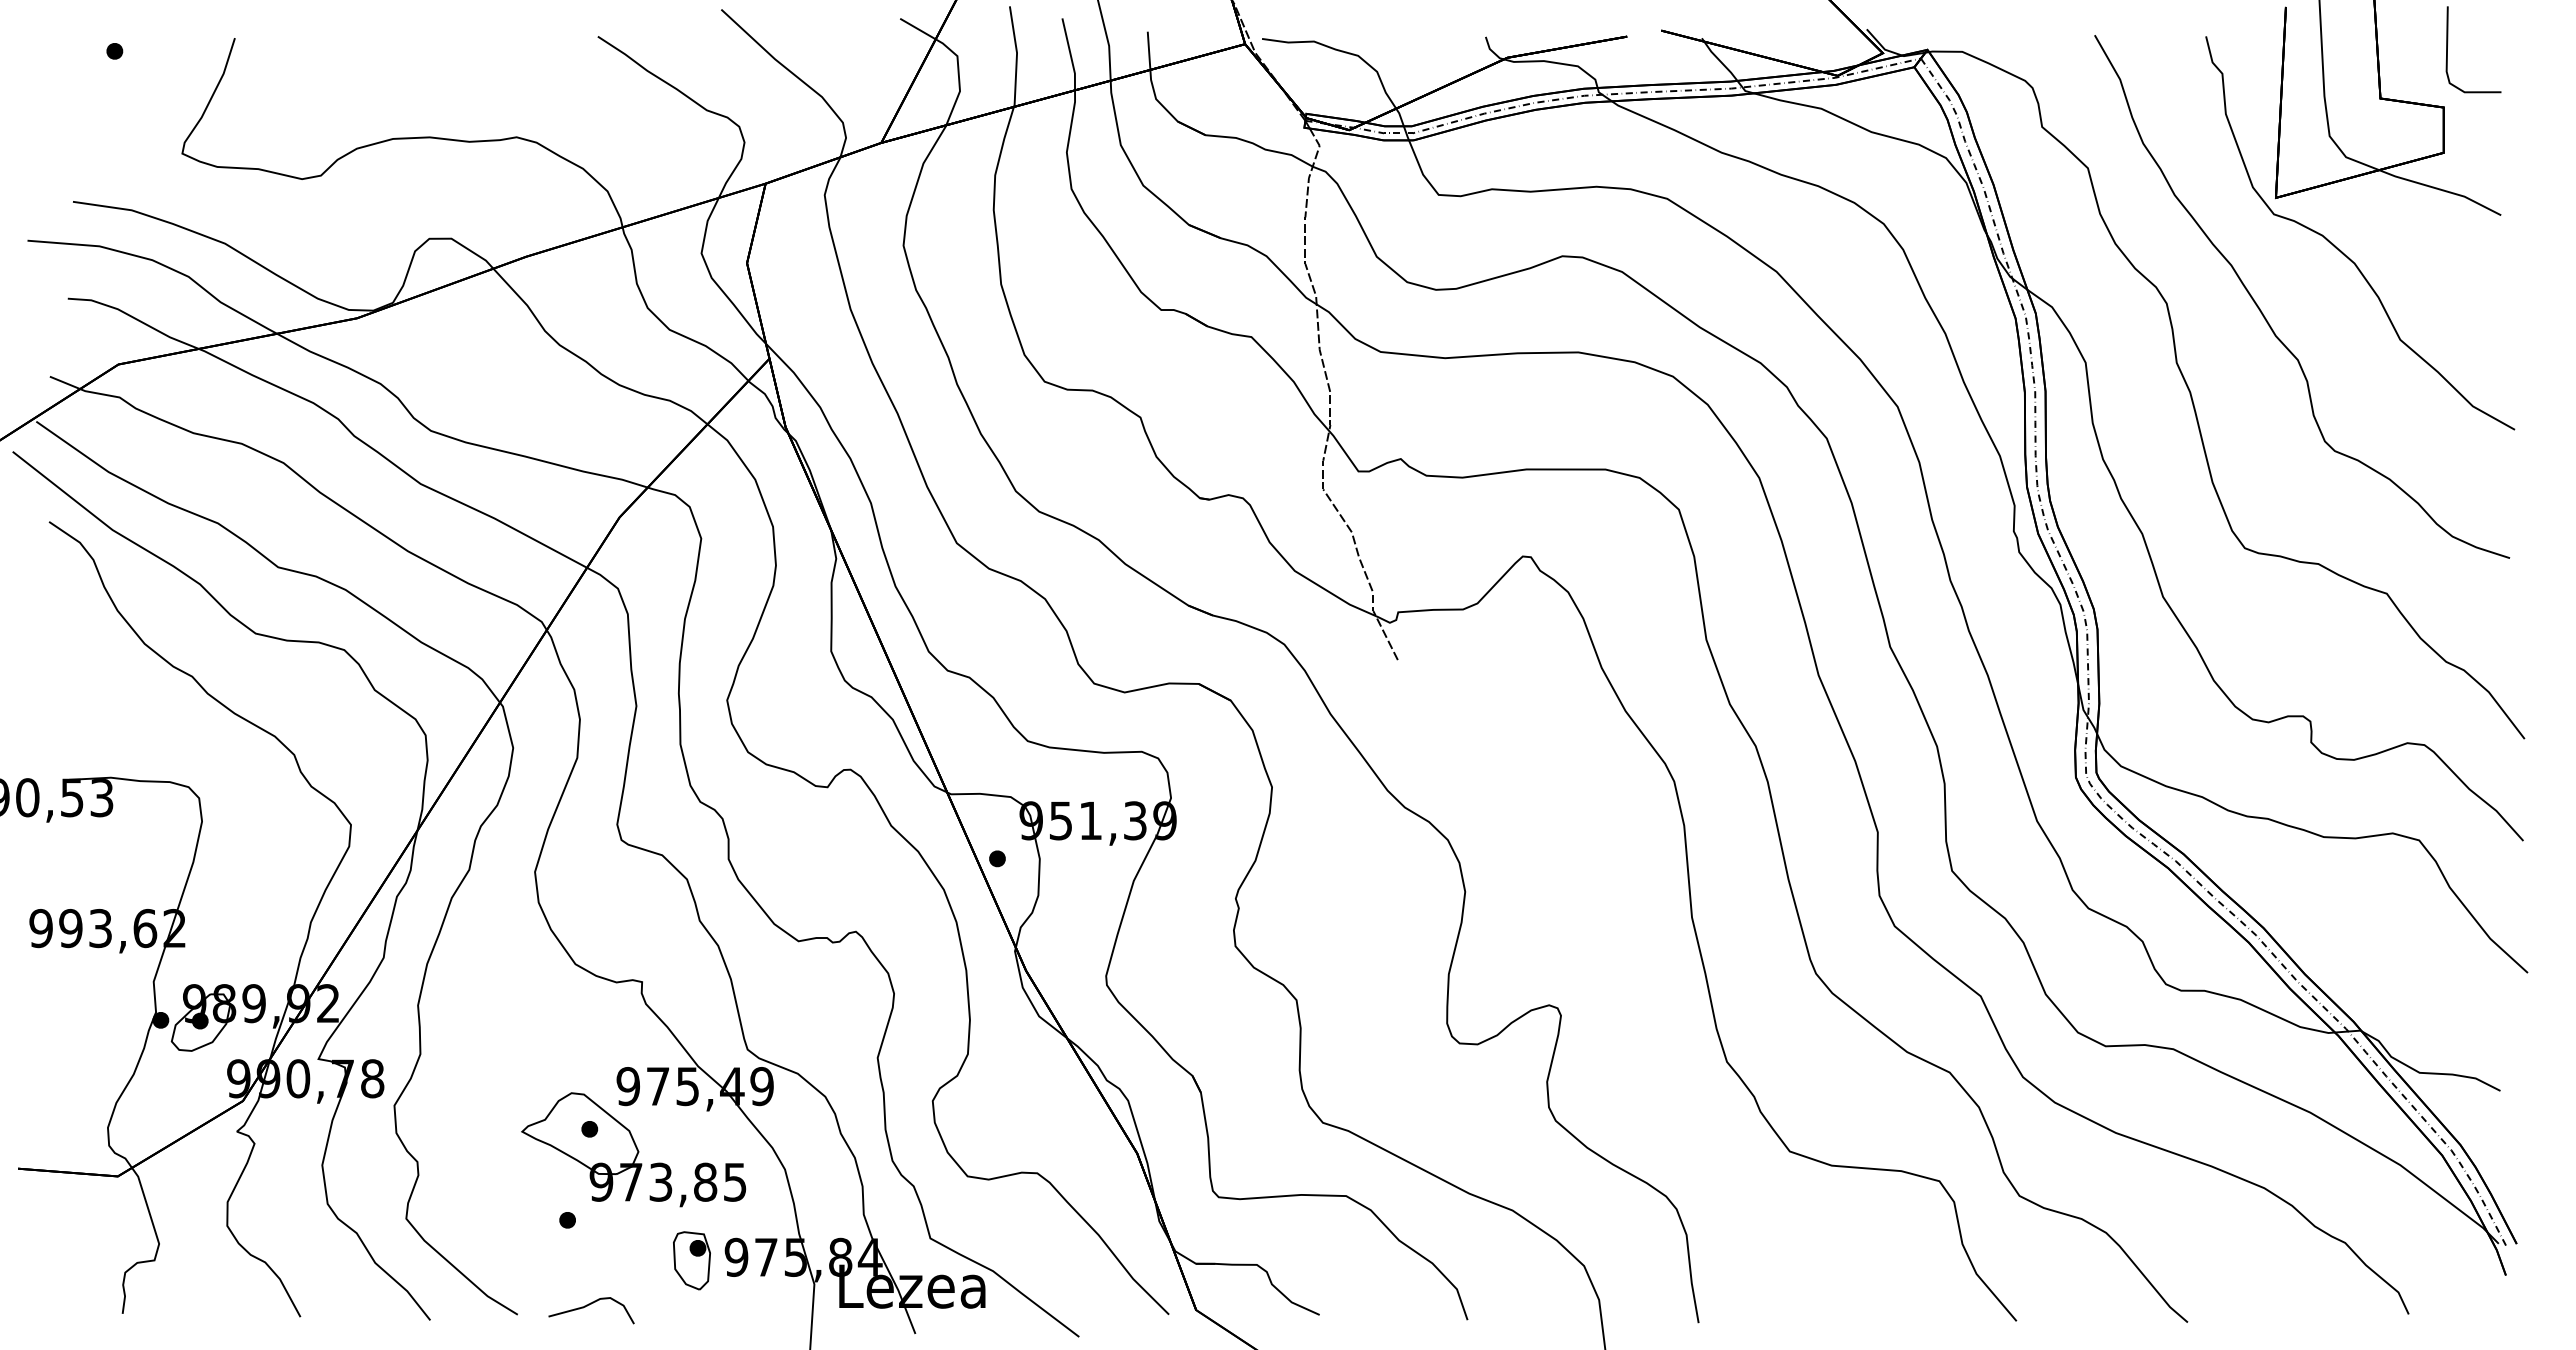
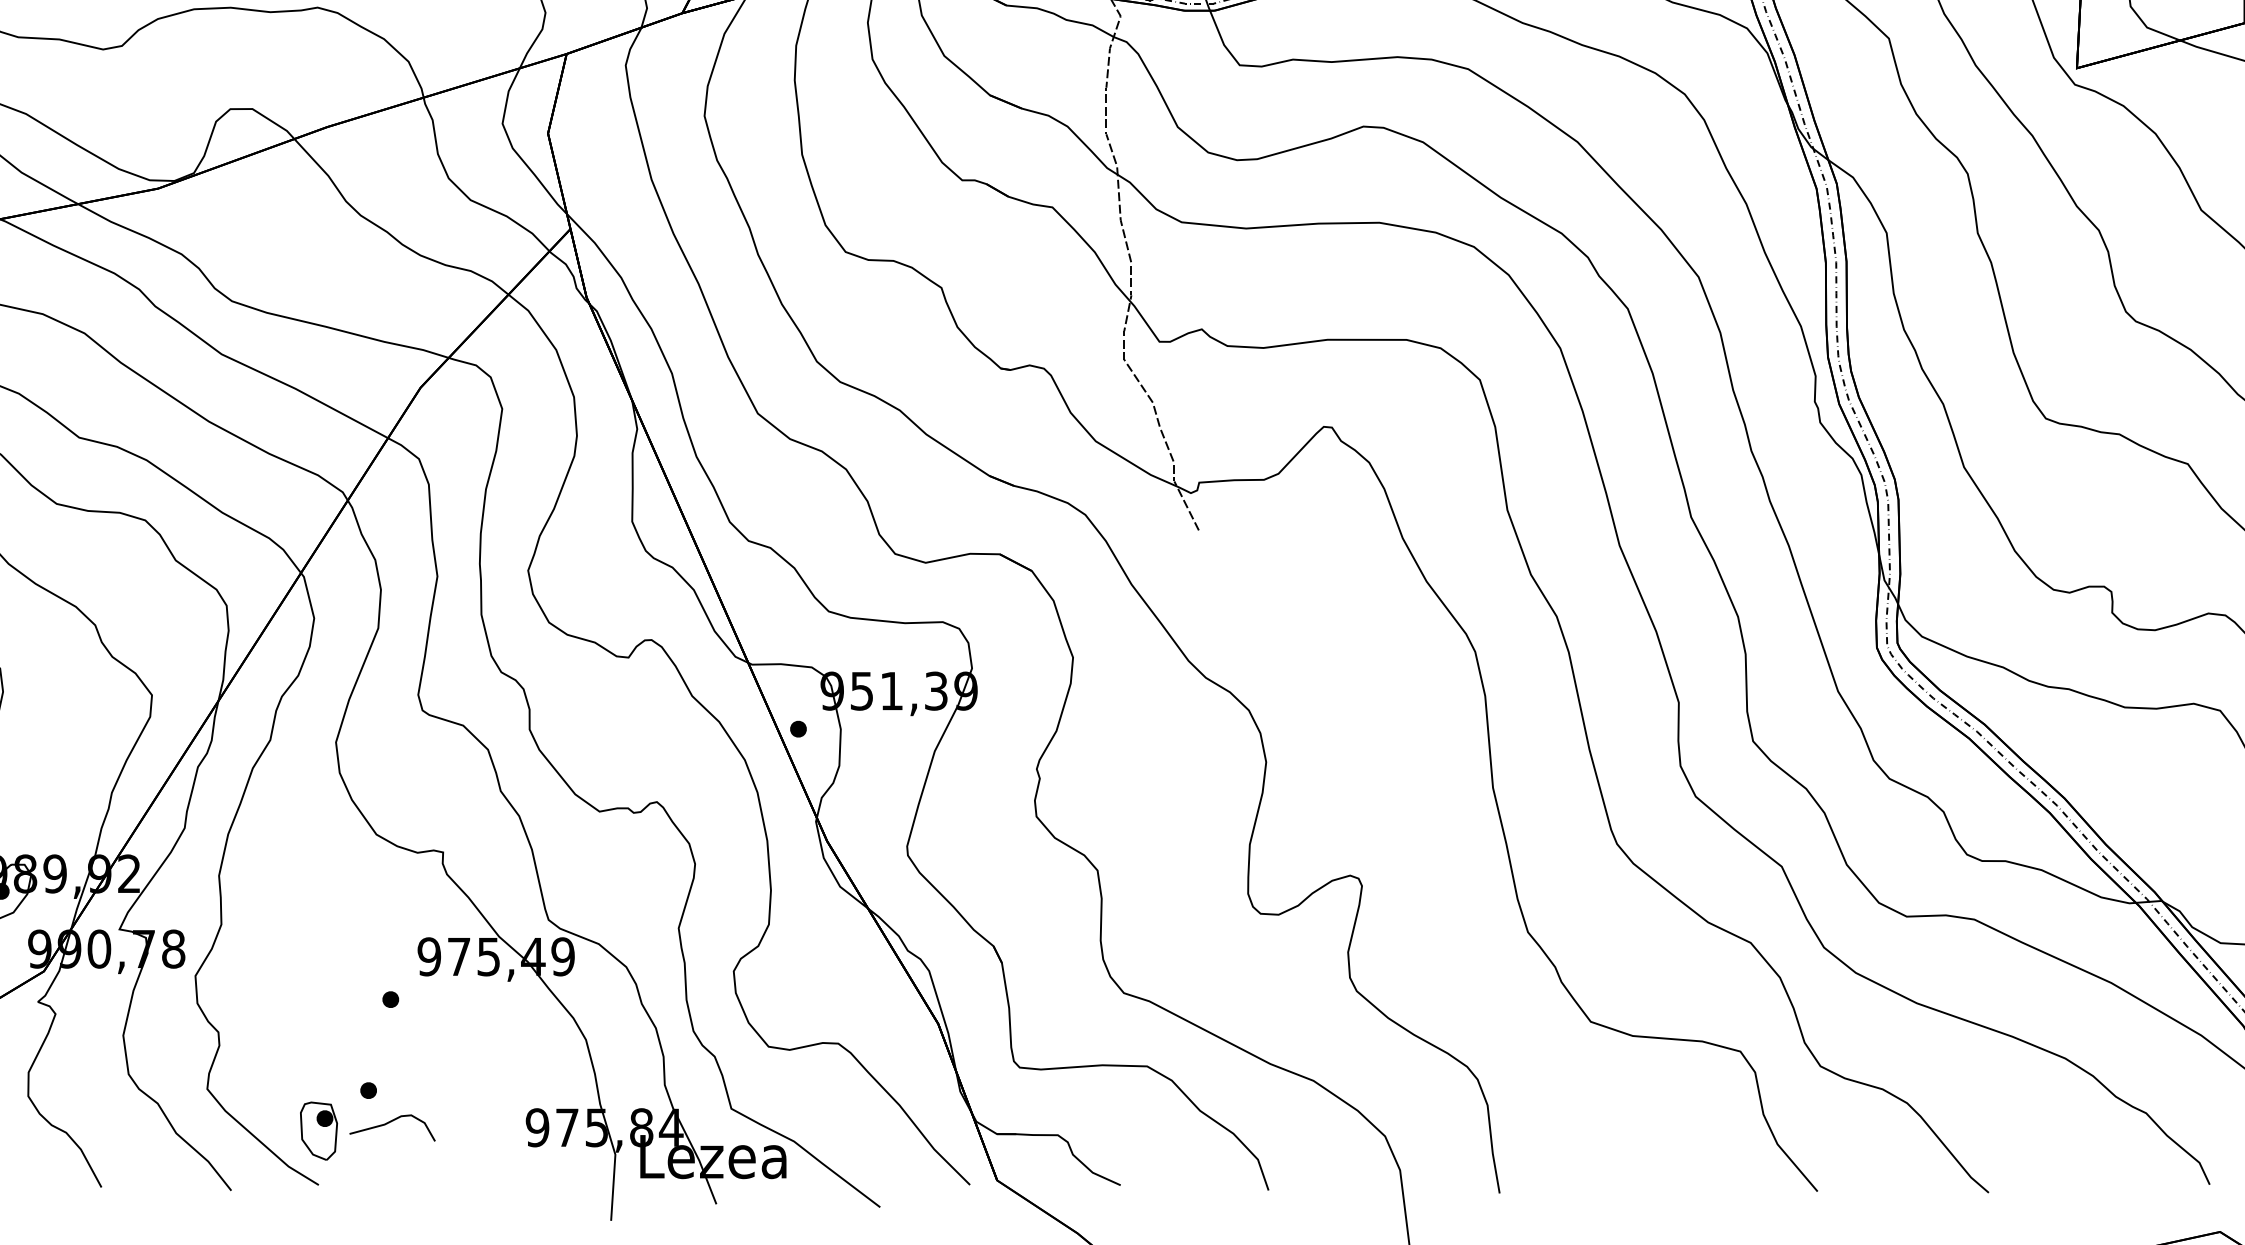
part: (633, 1149) -> (434, 1019), removed
part: (691, 1260) -> (318, 1130), moved
curve: (589, 1305) -> (390, 1122), moved

